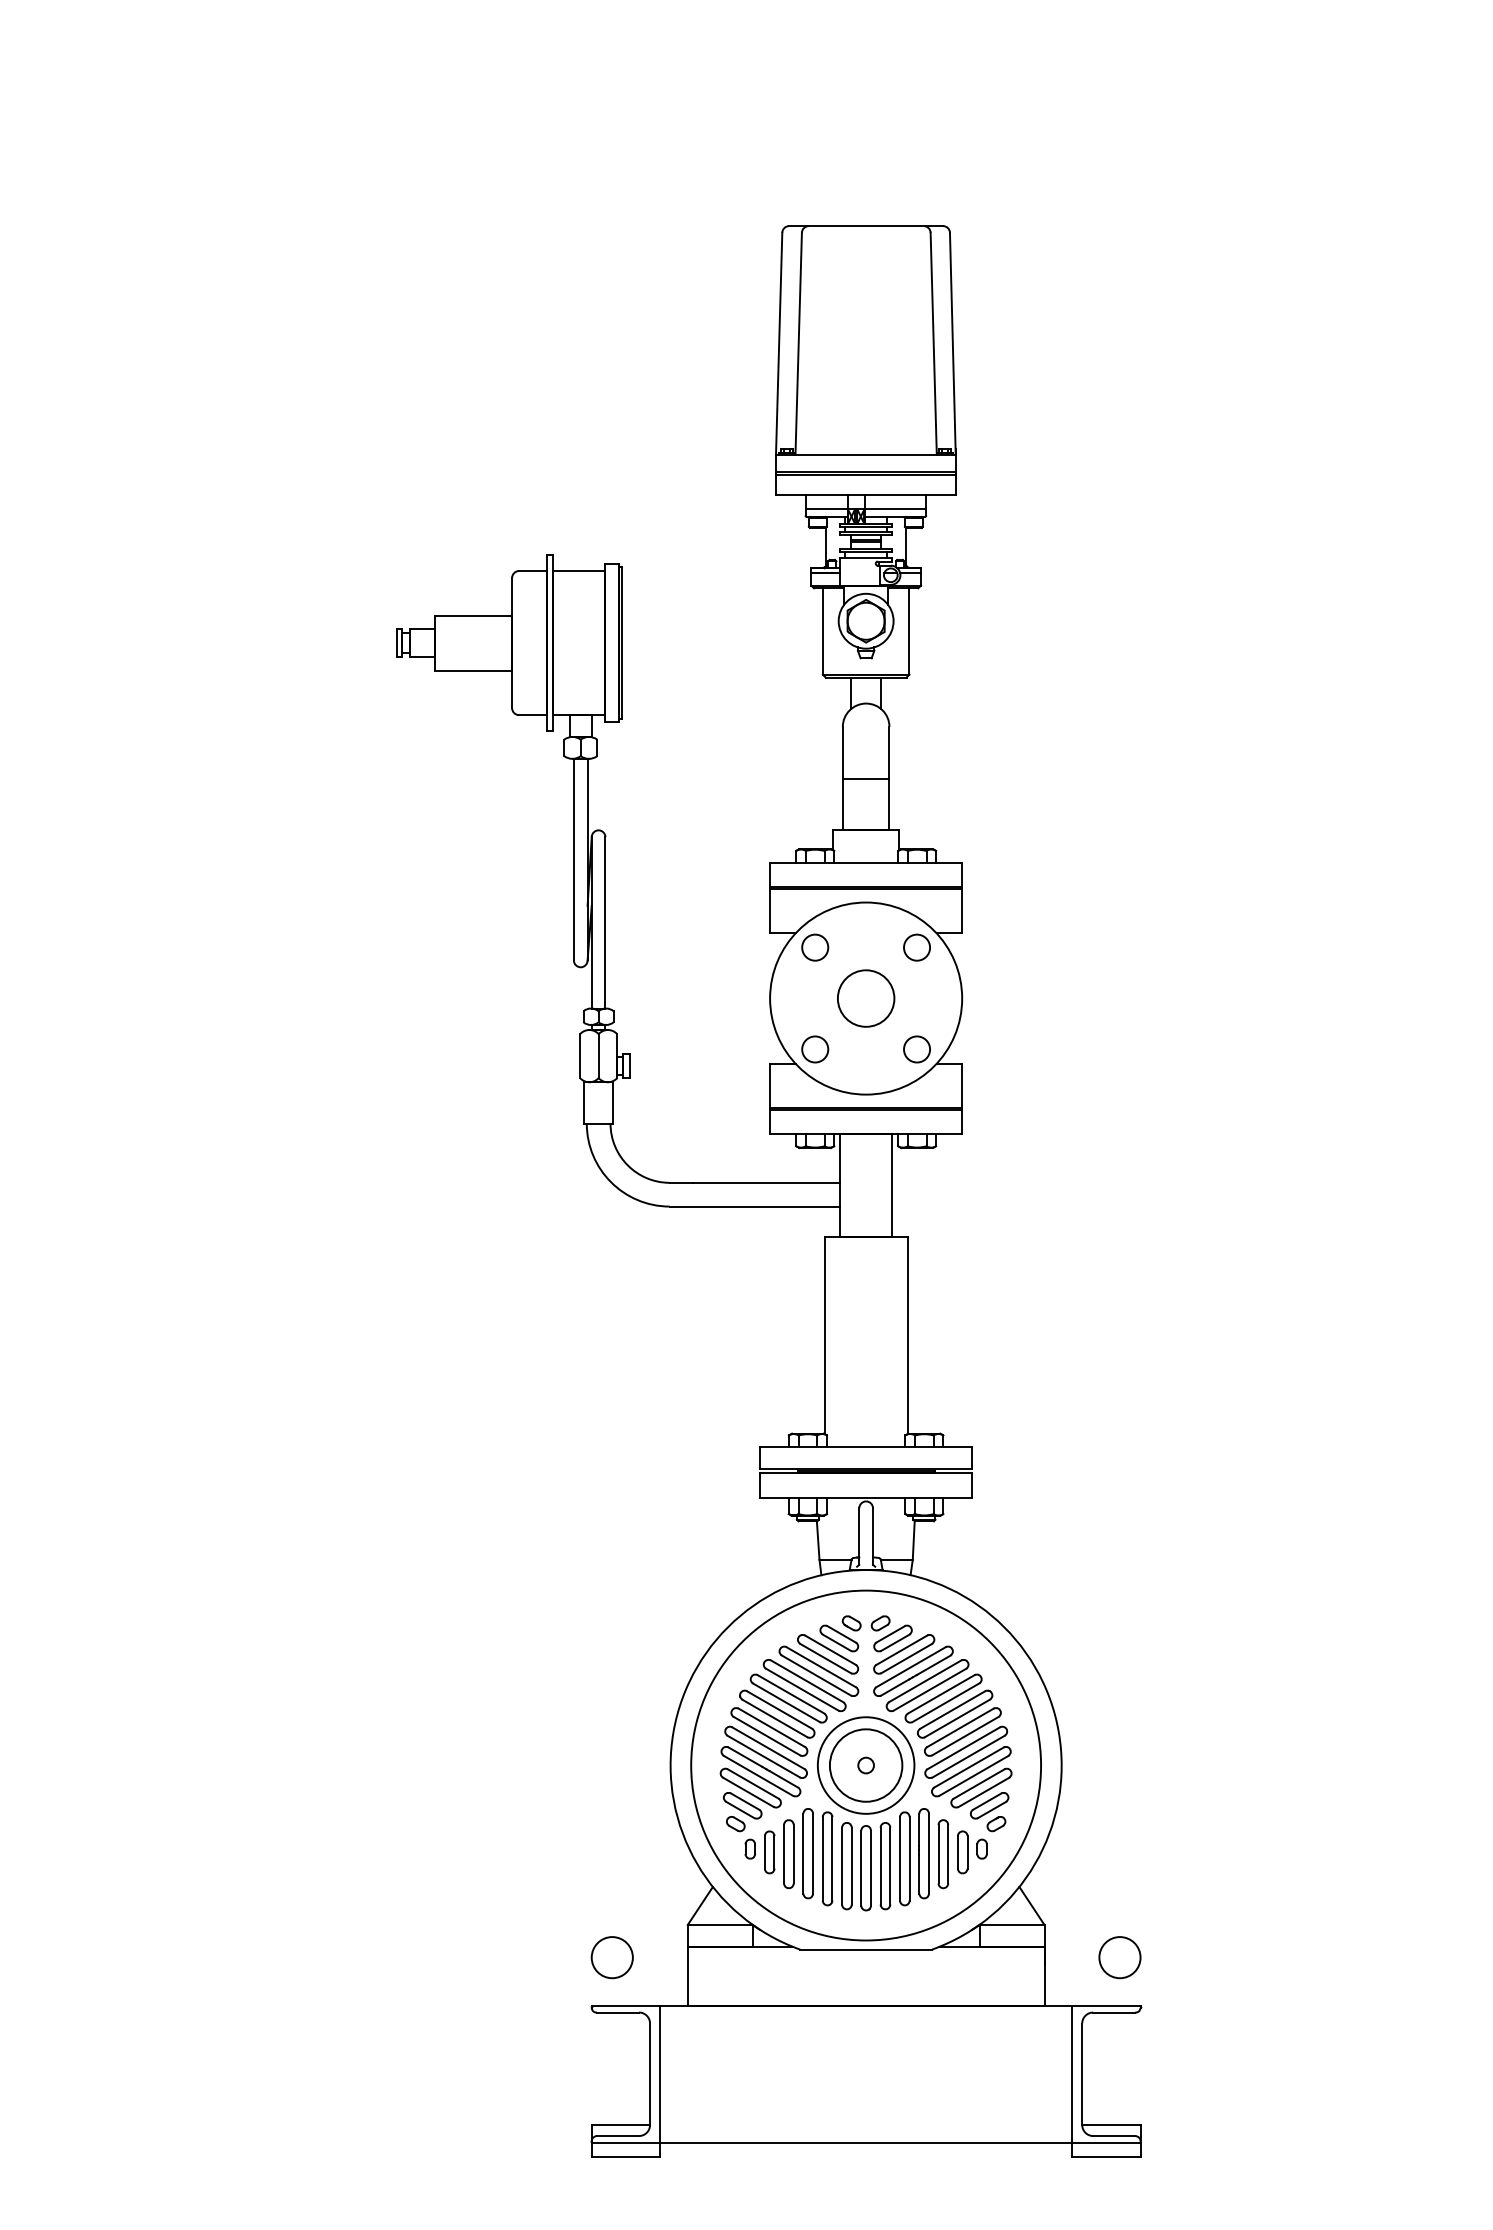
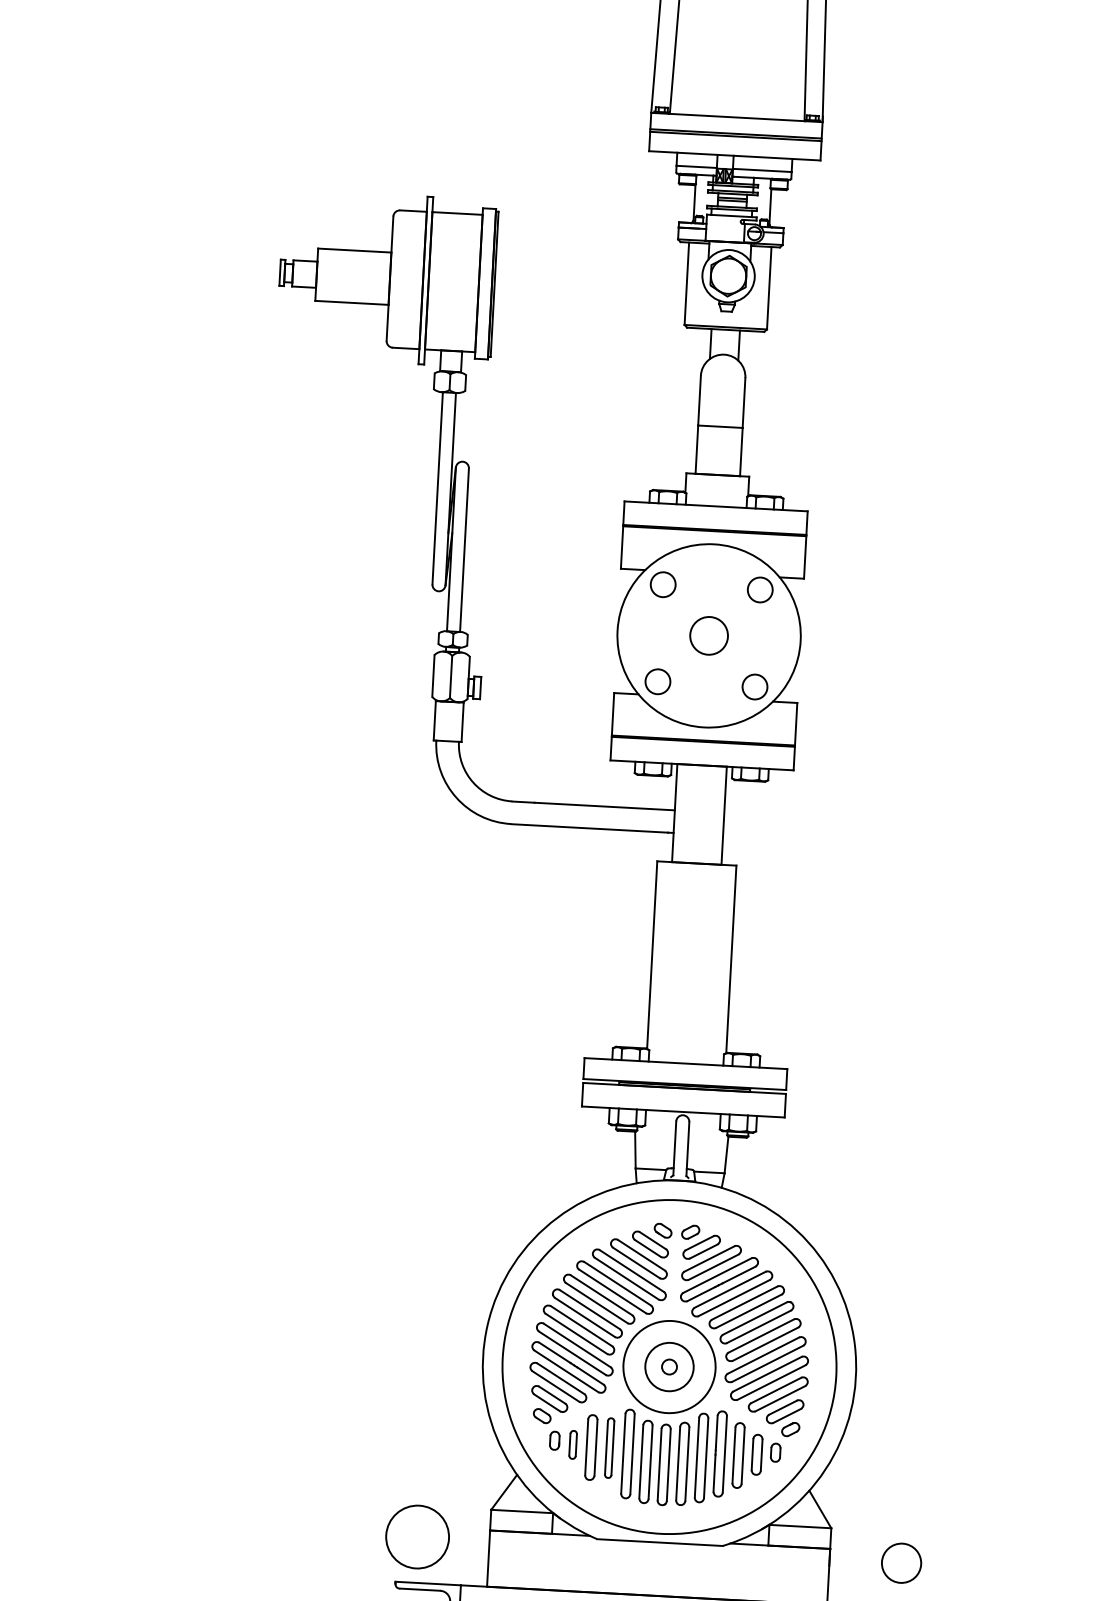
circle: (865, 998) -> (708, 635), size x0.7
circle: (865, 1765) -> (668, 1366), size x0.7
part: (769, 1852) -> (572, 1444), size x0.7
part: (807, 1853) -> (609, 1447), size x0.7
circle: (611, 1957) -> (416, 1536), size x1.6

